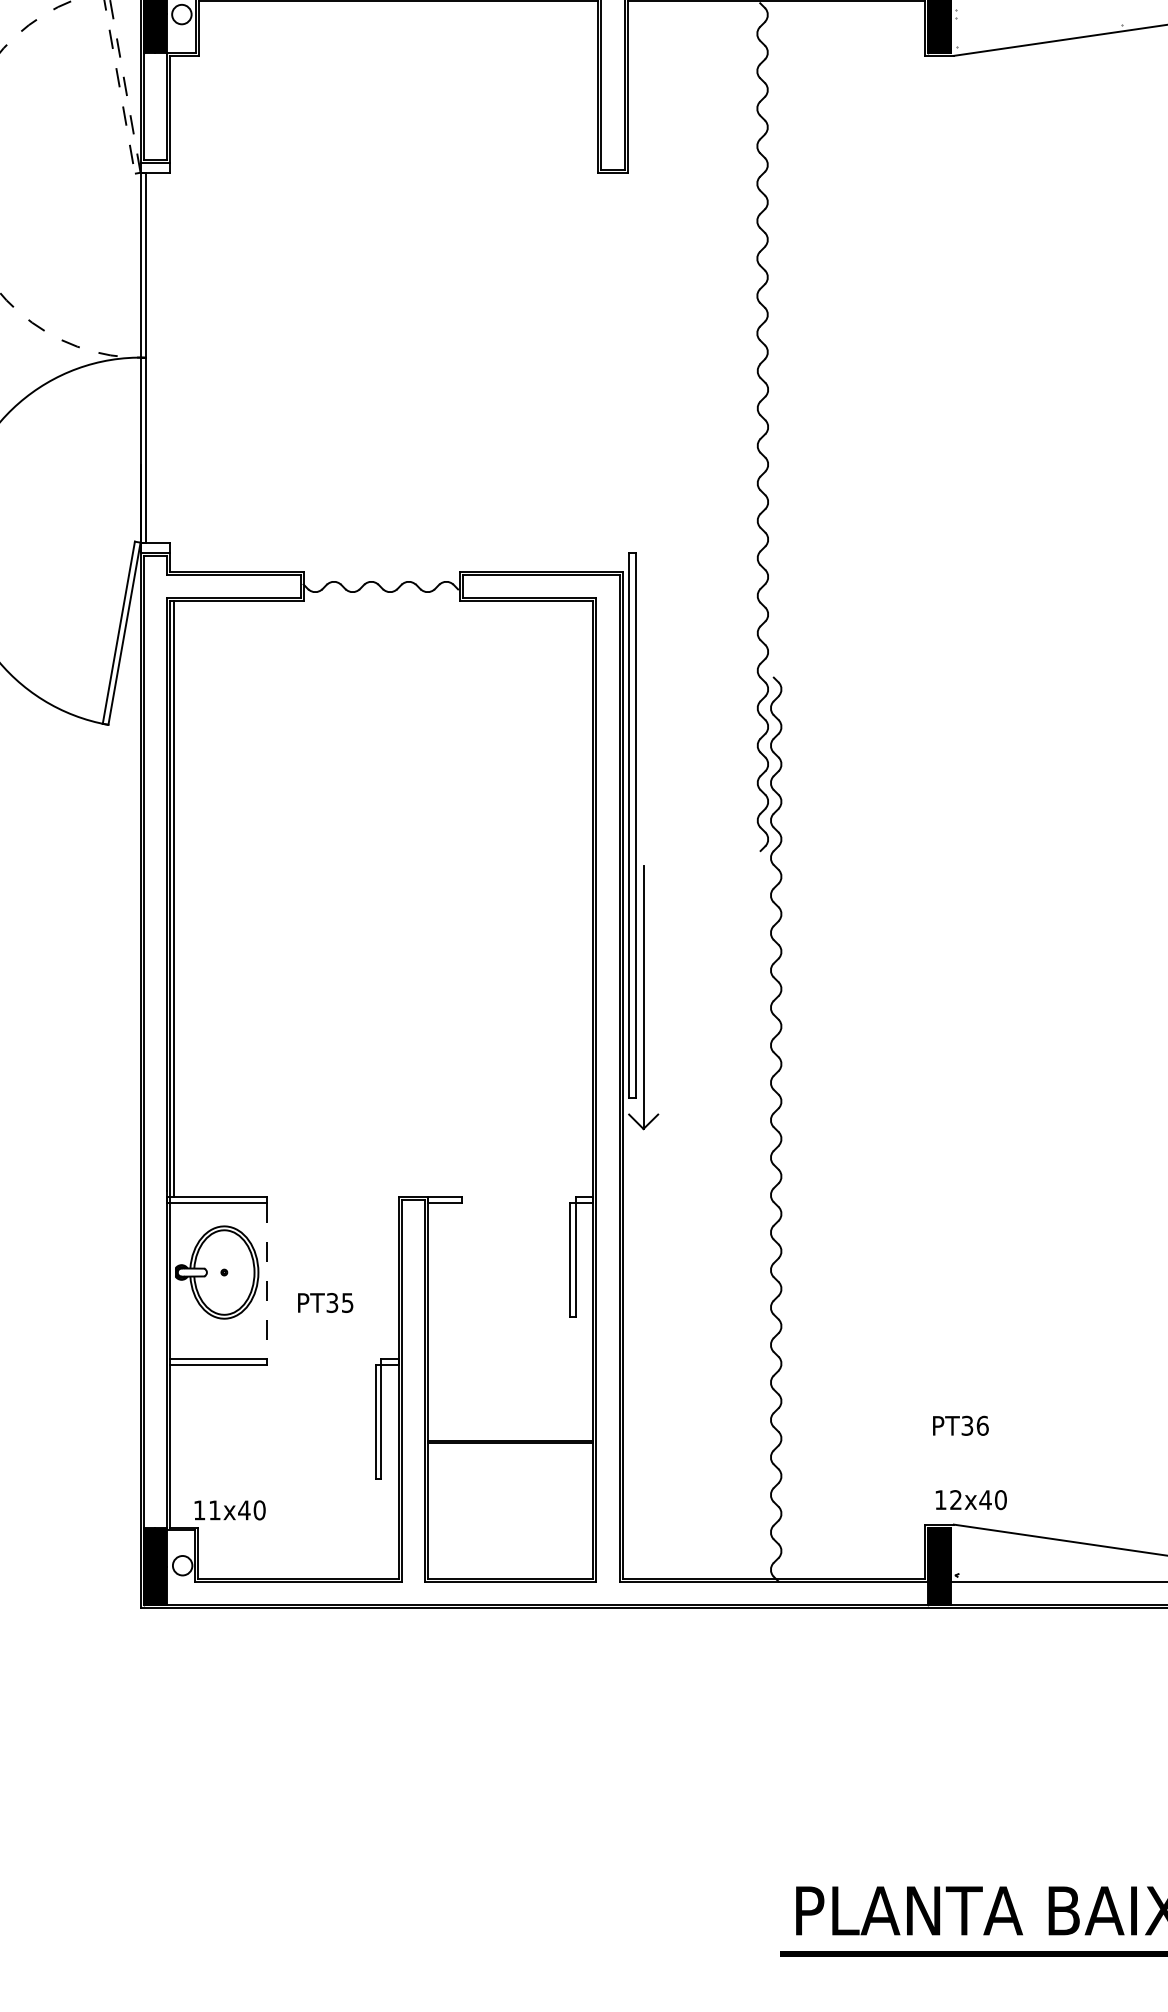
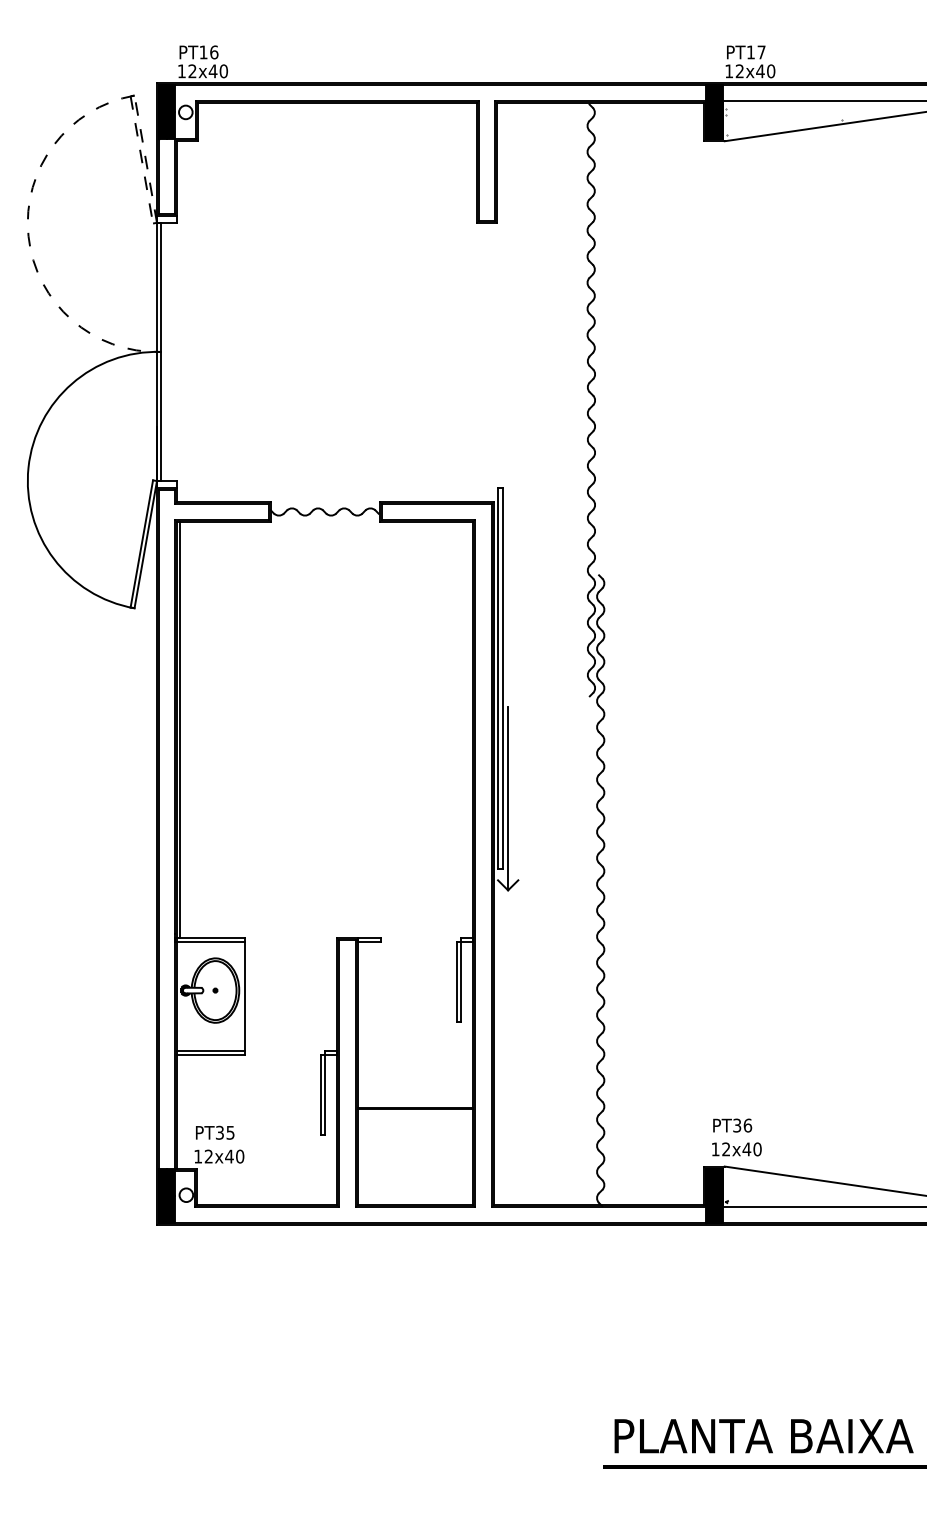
line: (267, 1282) -> (245, 997), dashed -> solid
text: (326, 1302) -> (215, 1132), moved
text: (960, 1425) -> (732, 1125), moved
text: (214, 1510) -> (208, 1156), 11x40 -> 12x40

